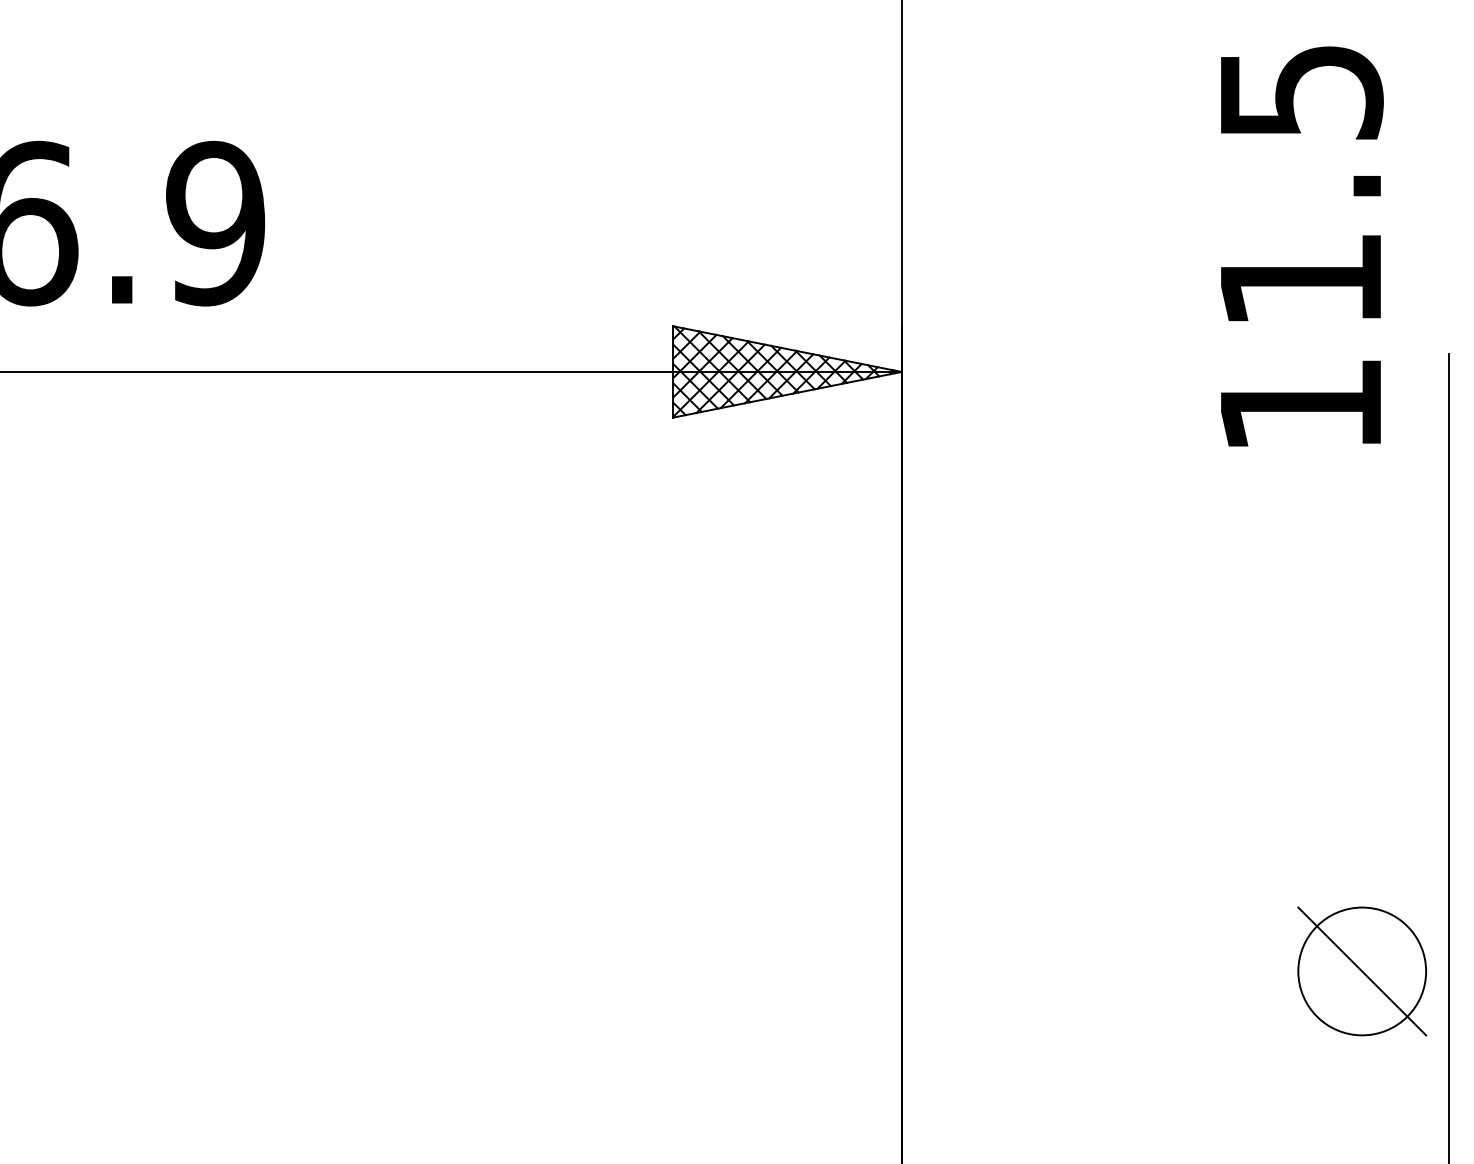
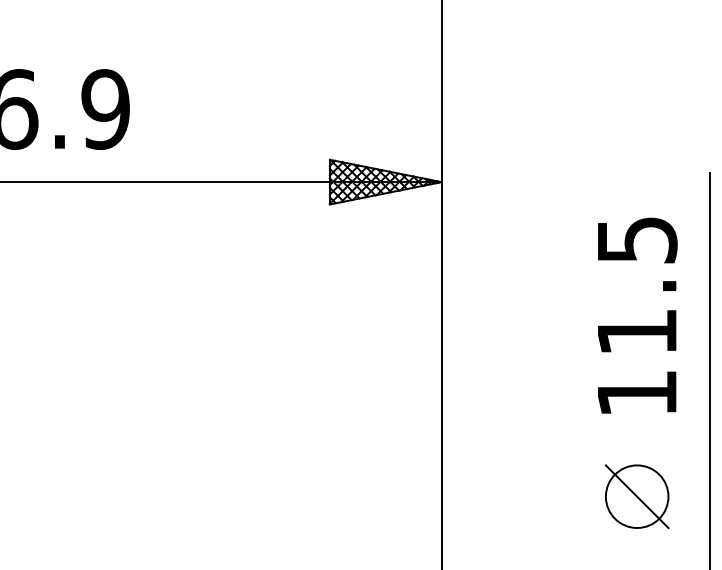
text: (1301, 246) -> (637, 315), moved
part: (1360, 971) -> (636, 496), moved

